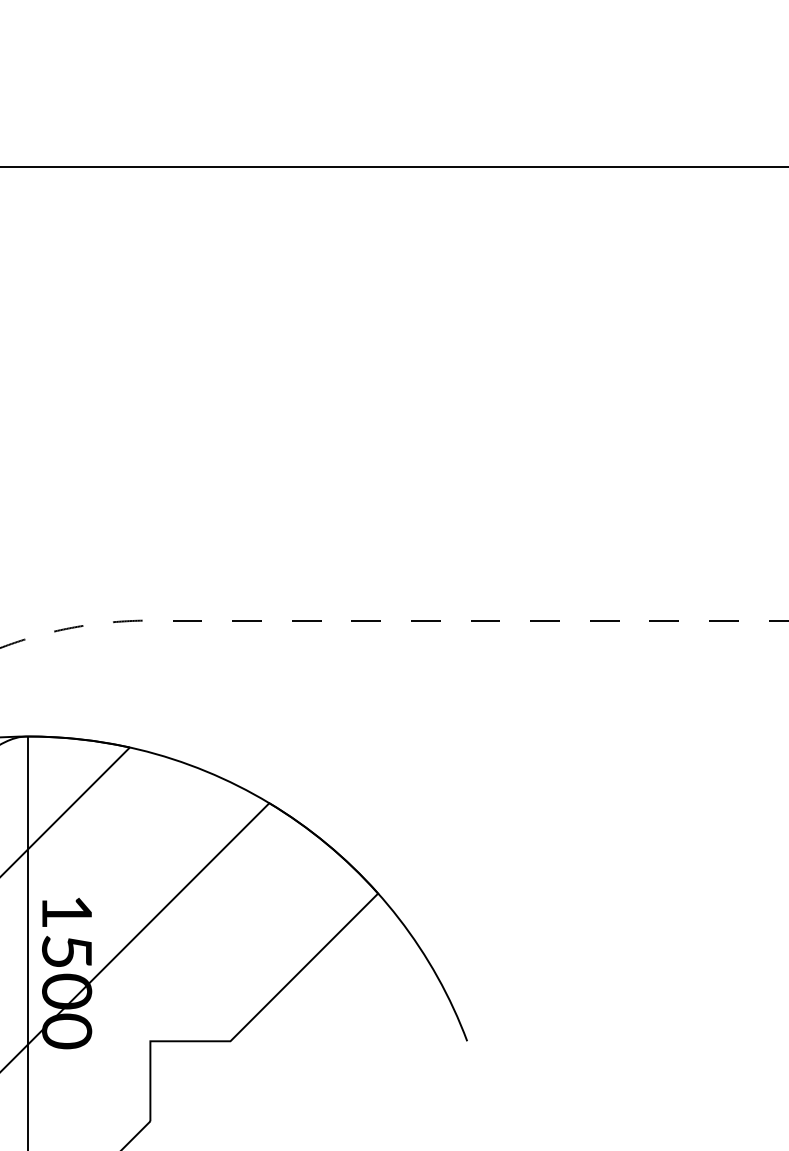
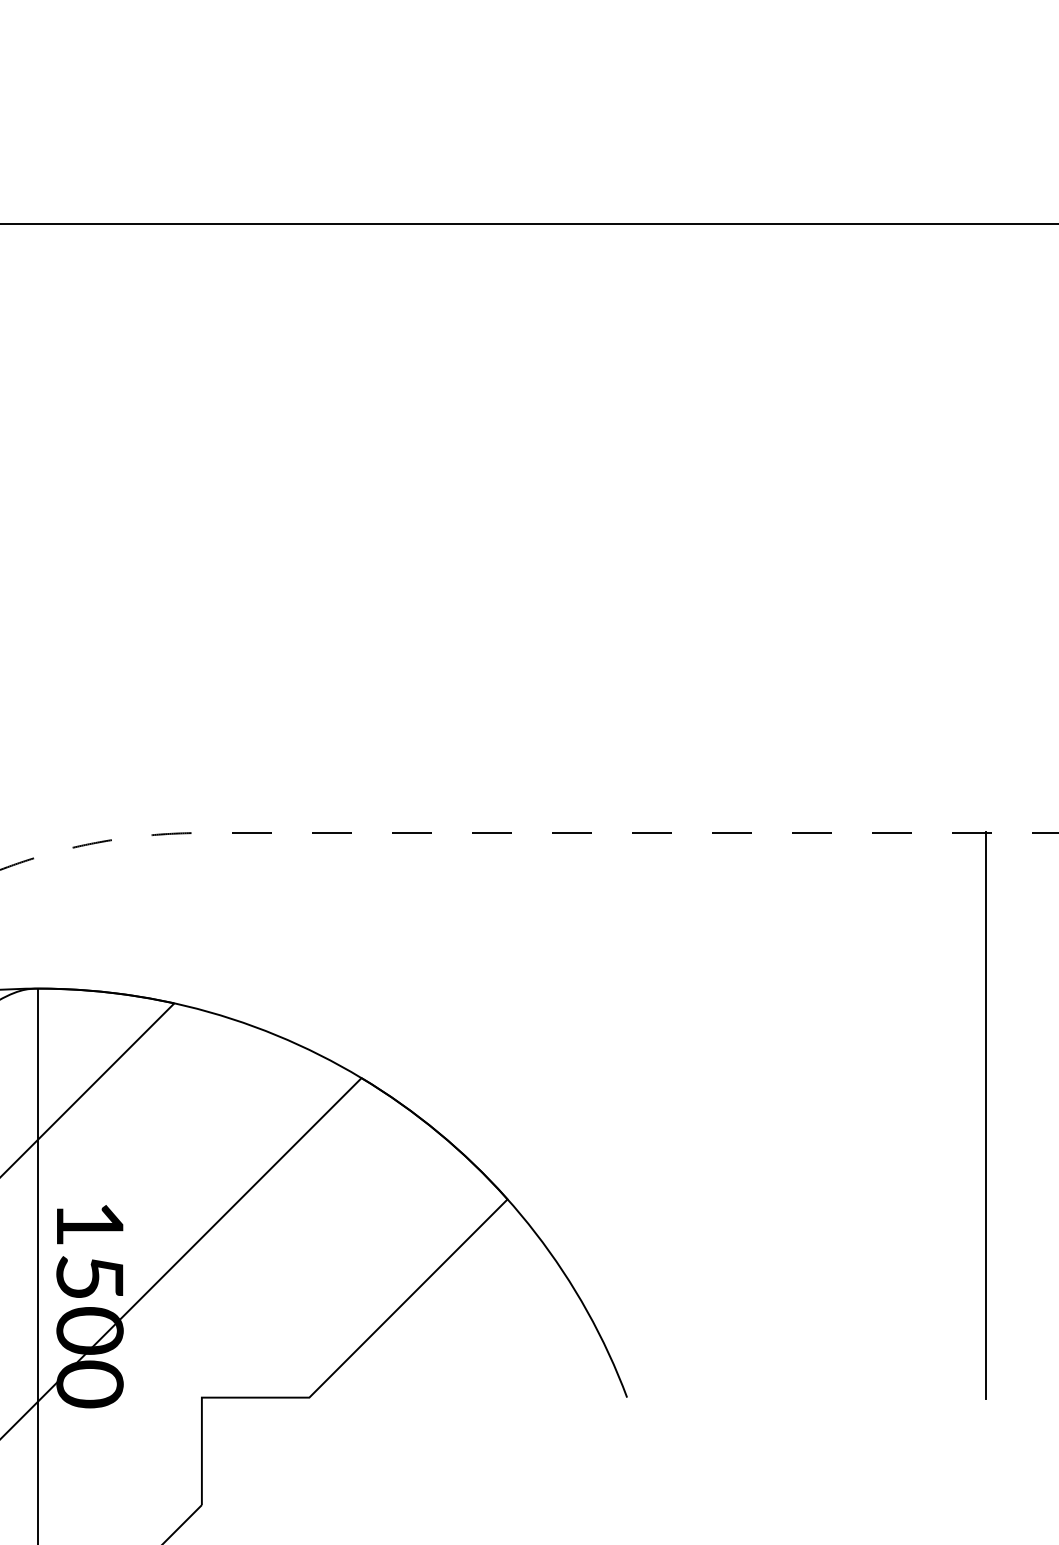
line: (735, 831) -> (986, 1115), added

